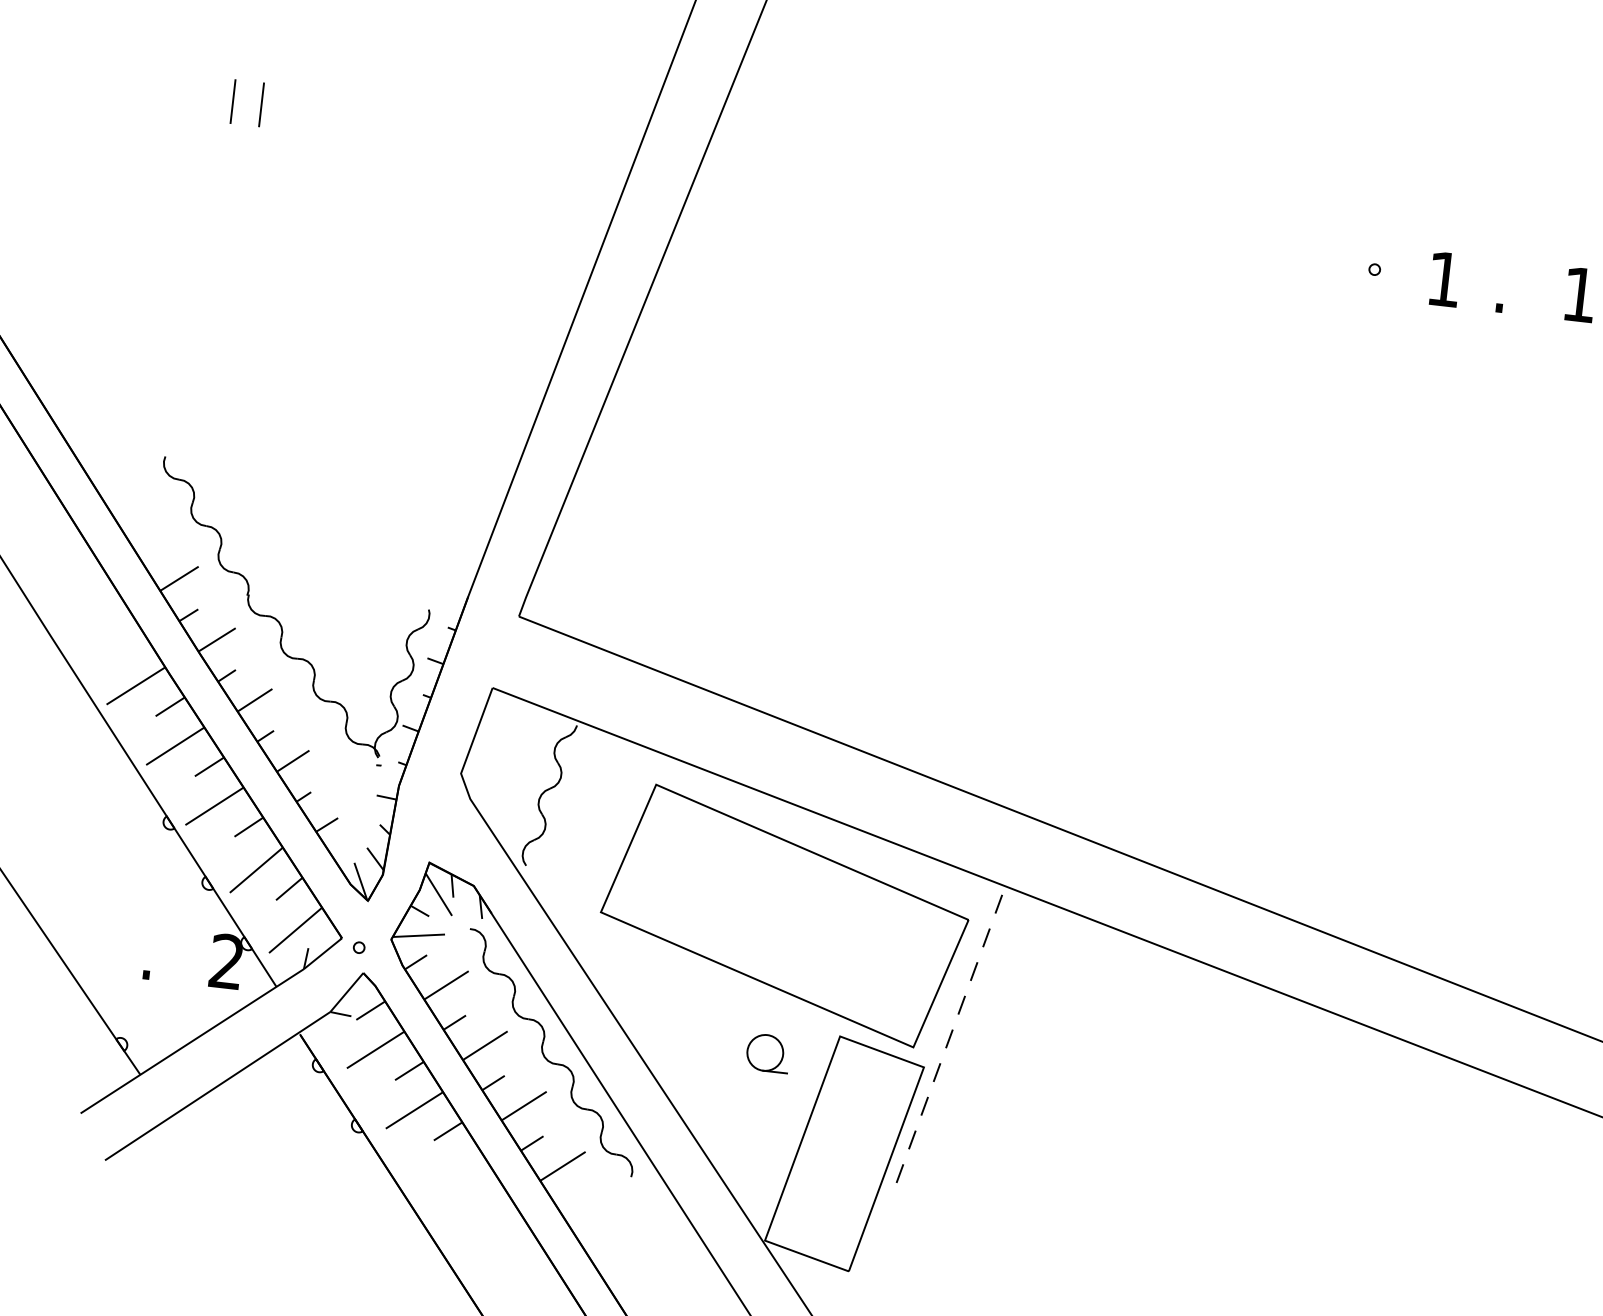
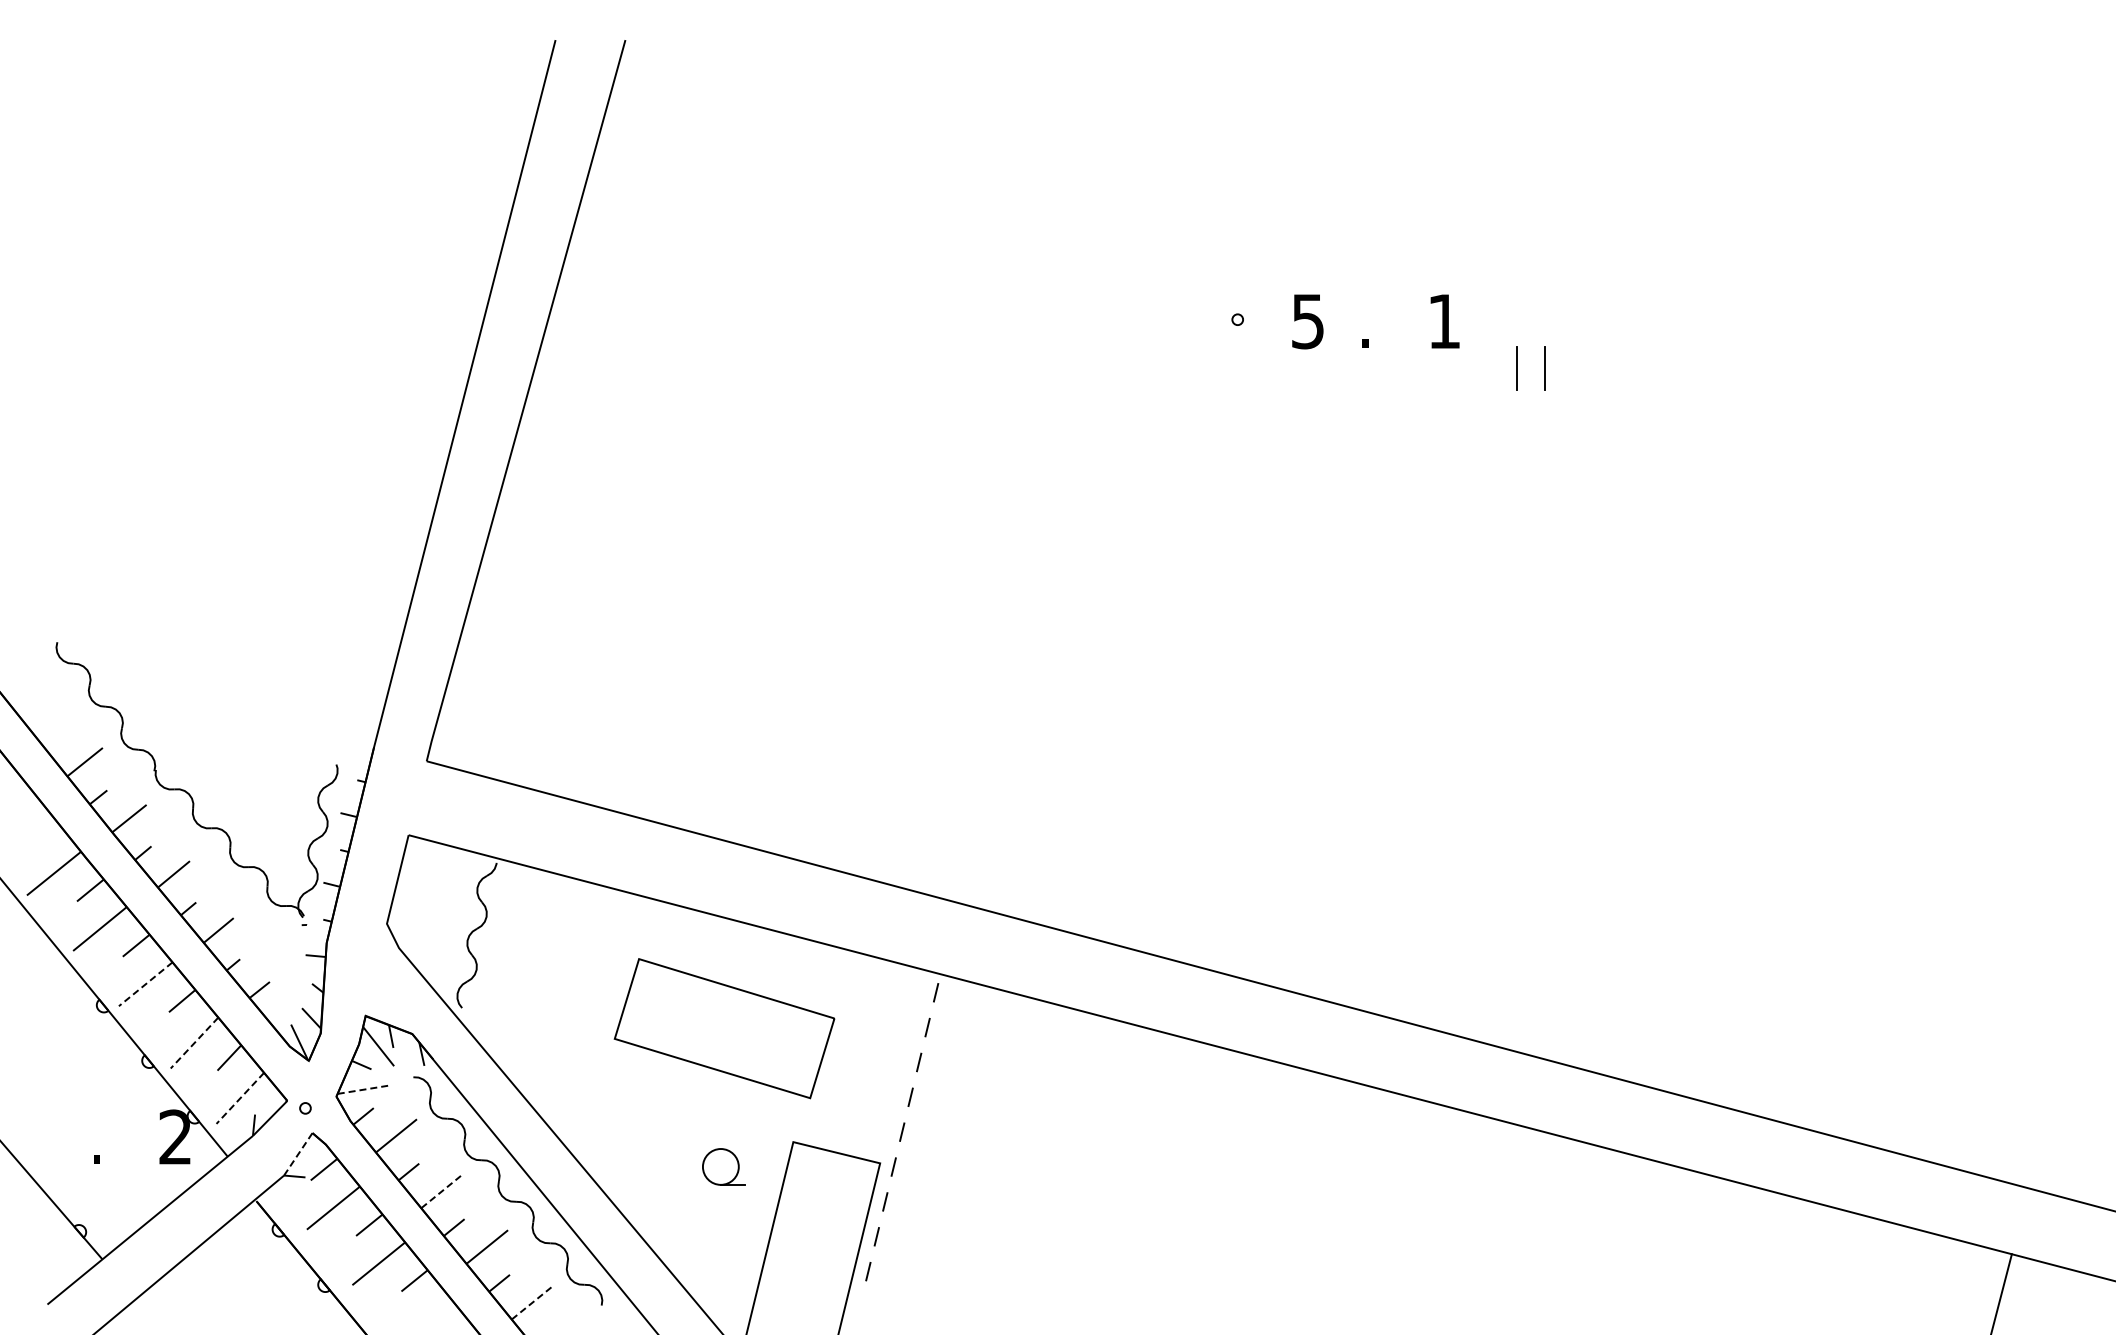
line: (233, 101) -> (84, 281), removed
line: (262, 104) -> (113, 281), removed
text: (1443, 279) -> (1307, 321), 1 -> 5
line: (214, 806) -> (145, 984), solid -> dashed
line: (256, 870) -> (194, 1043), solid -> dashed
part: (784, 915) -> (724, 1028), size x0.6
line: (295, 930) -> (240, 1098), solid -> dashed
line: (419, 935) -> (364, 1089), solid -> dashed
line: (347, 992) -> (298, 1154), solid -> dashed
line: (485, 1045) -> (442, 1191), solid -> dashed
line: (562, 1166) -> (532, 1302), solid -> dashed

